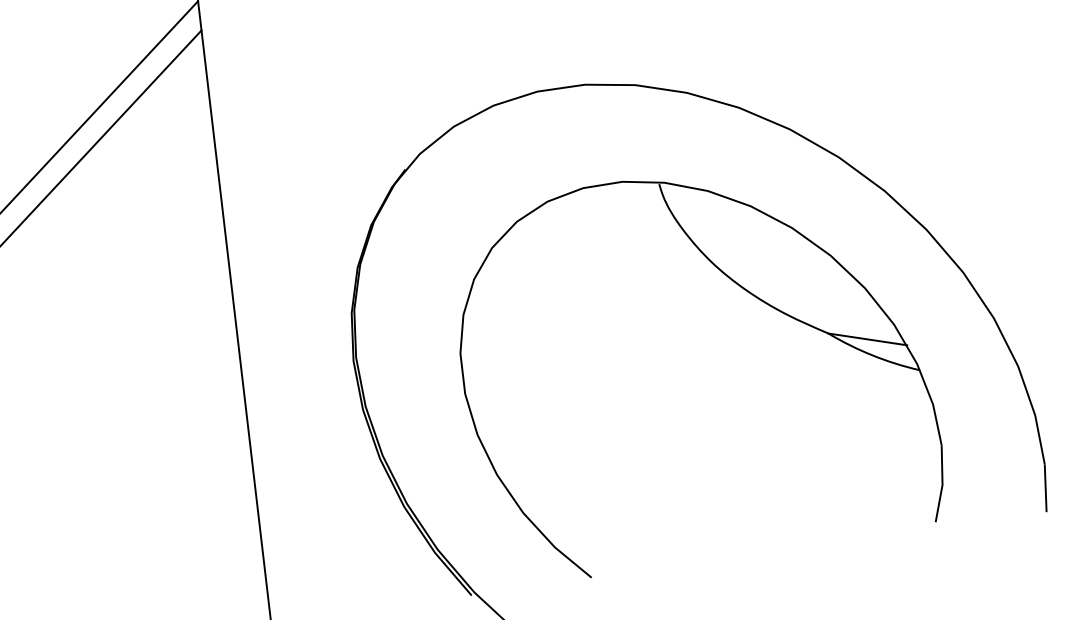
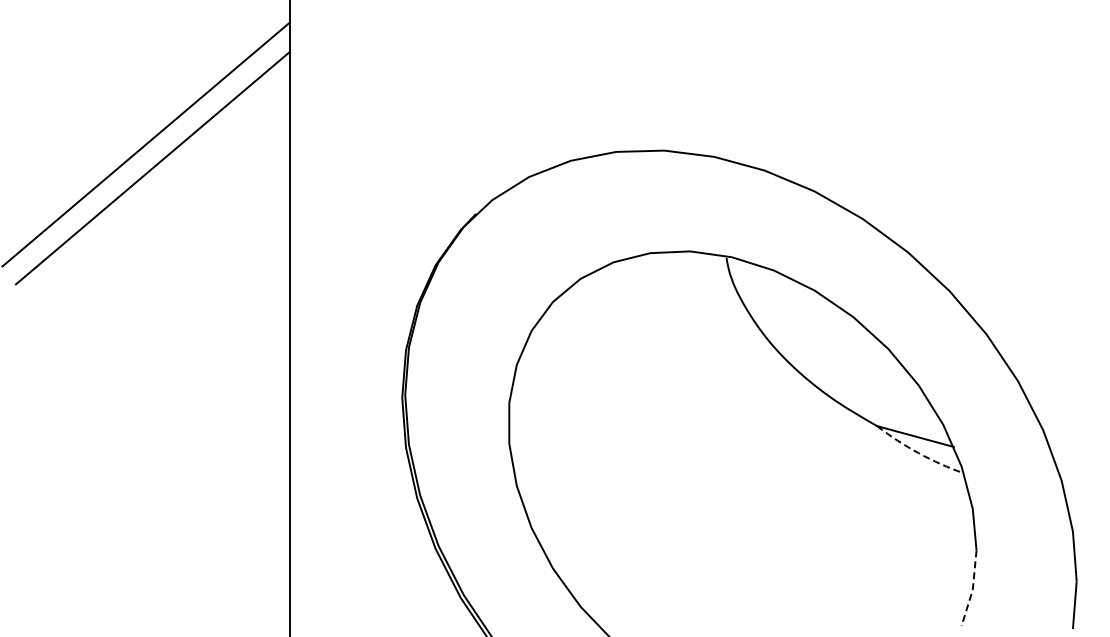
arc: (872, 355) -> (918, 453), solid -> dashed
line: (942, 484) -> (972, 589), solid -> dashed

